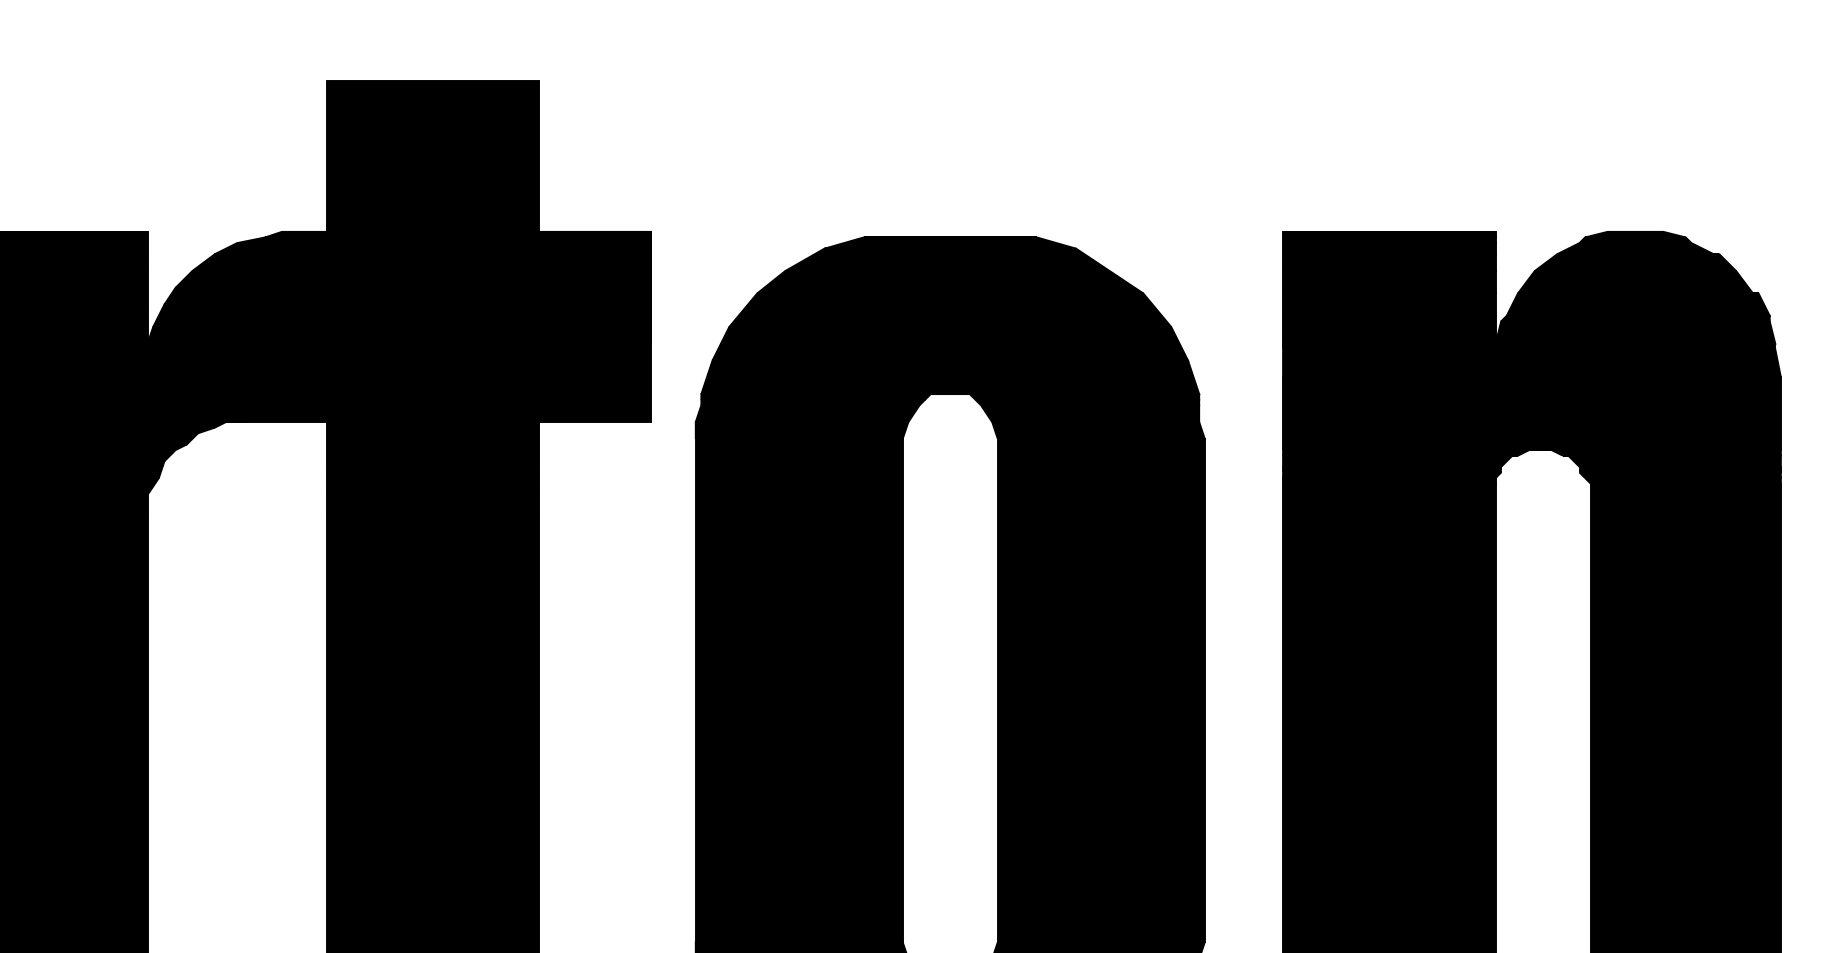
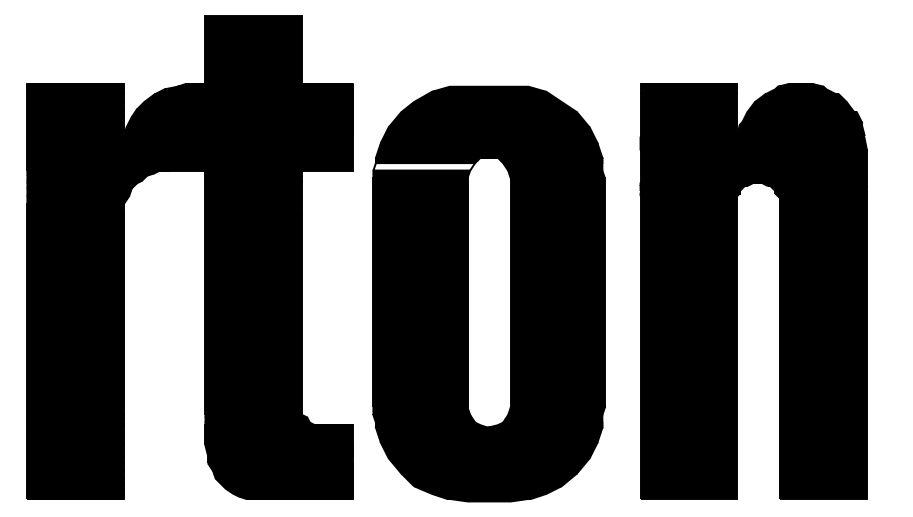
fill: (808, 412) -> (424, 166), removed

